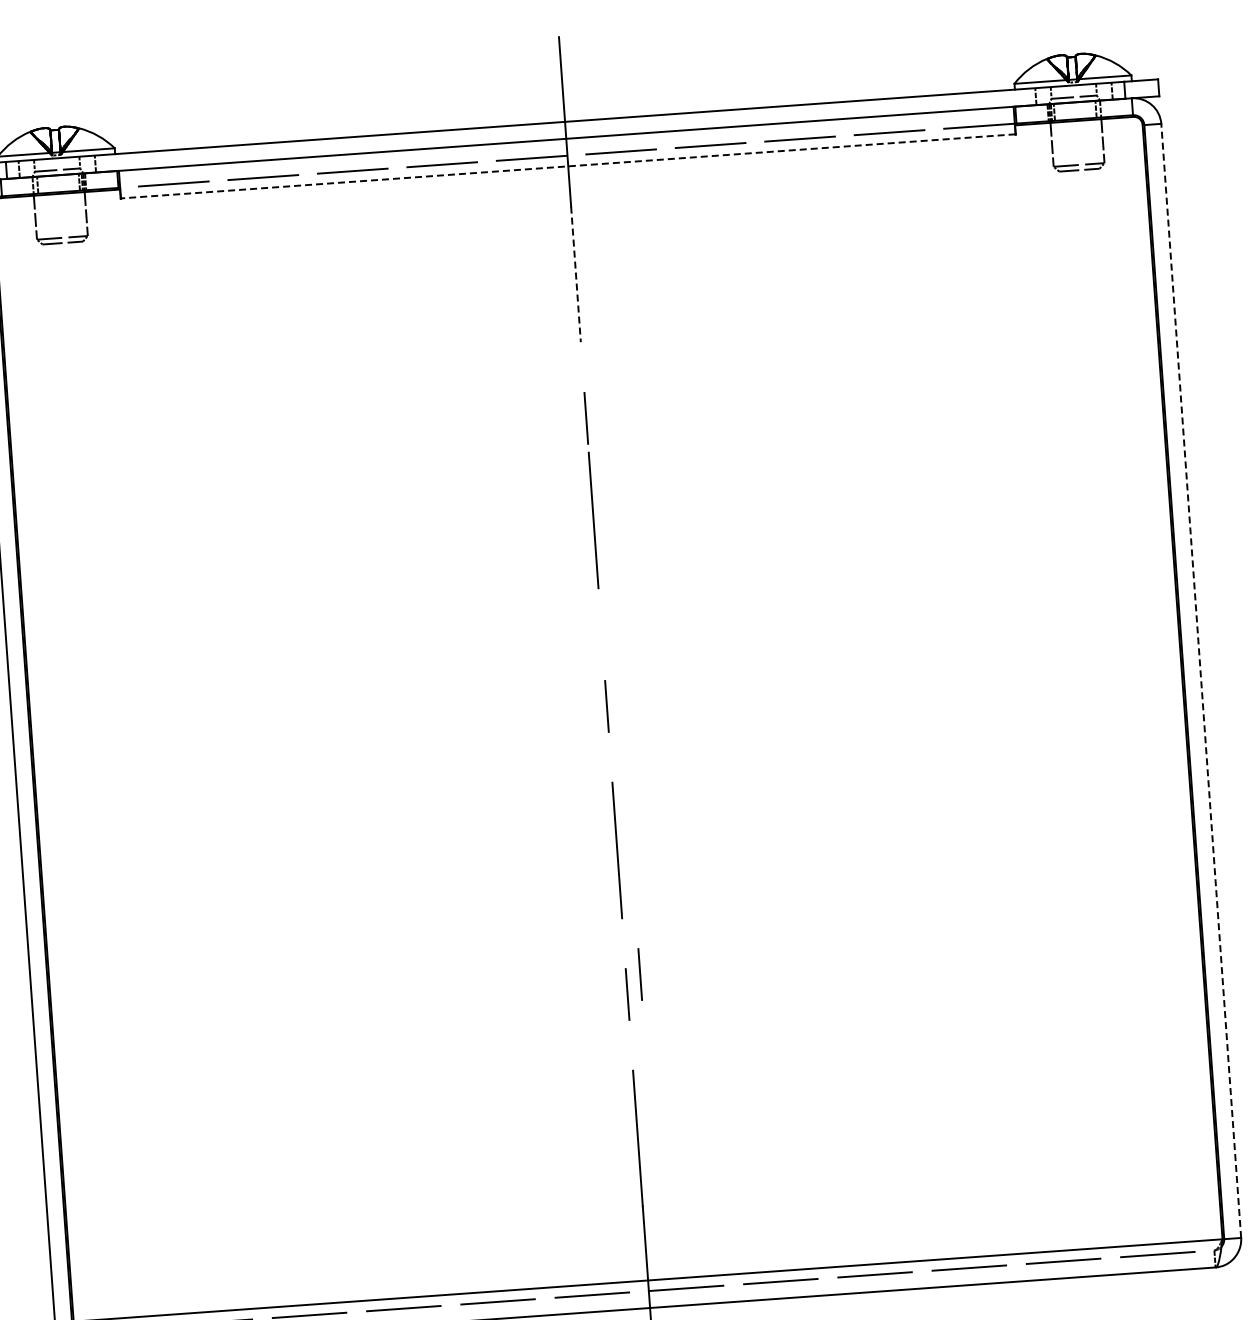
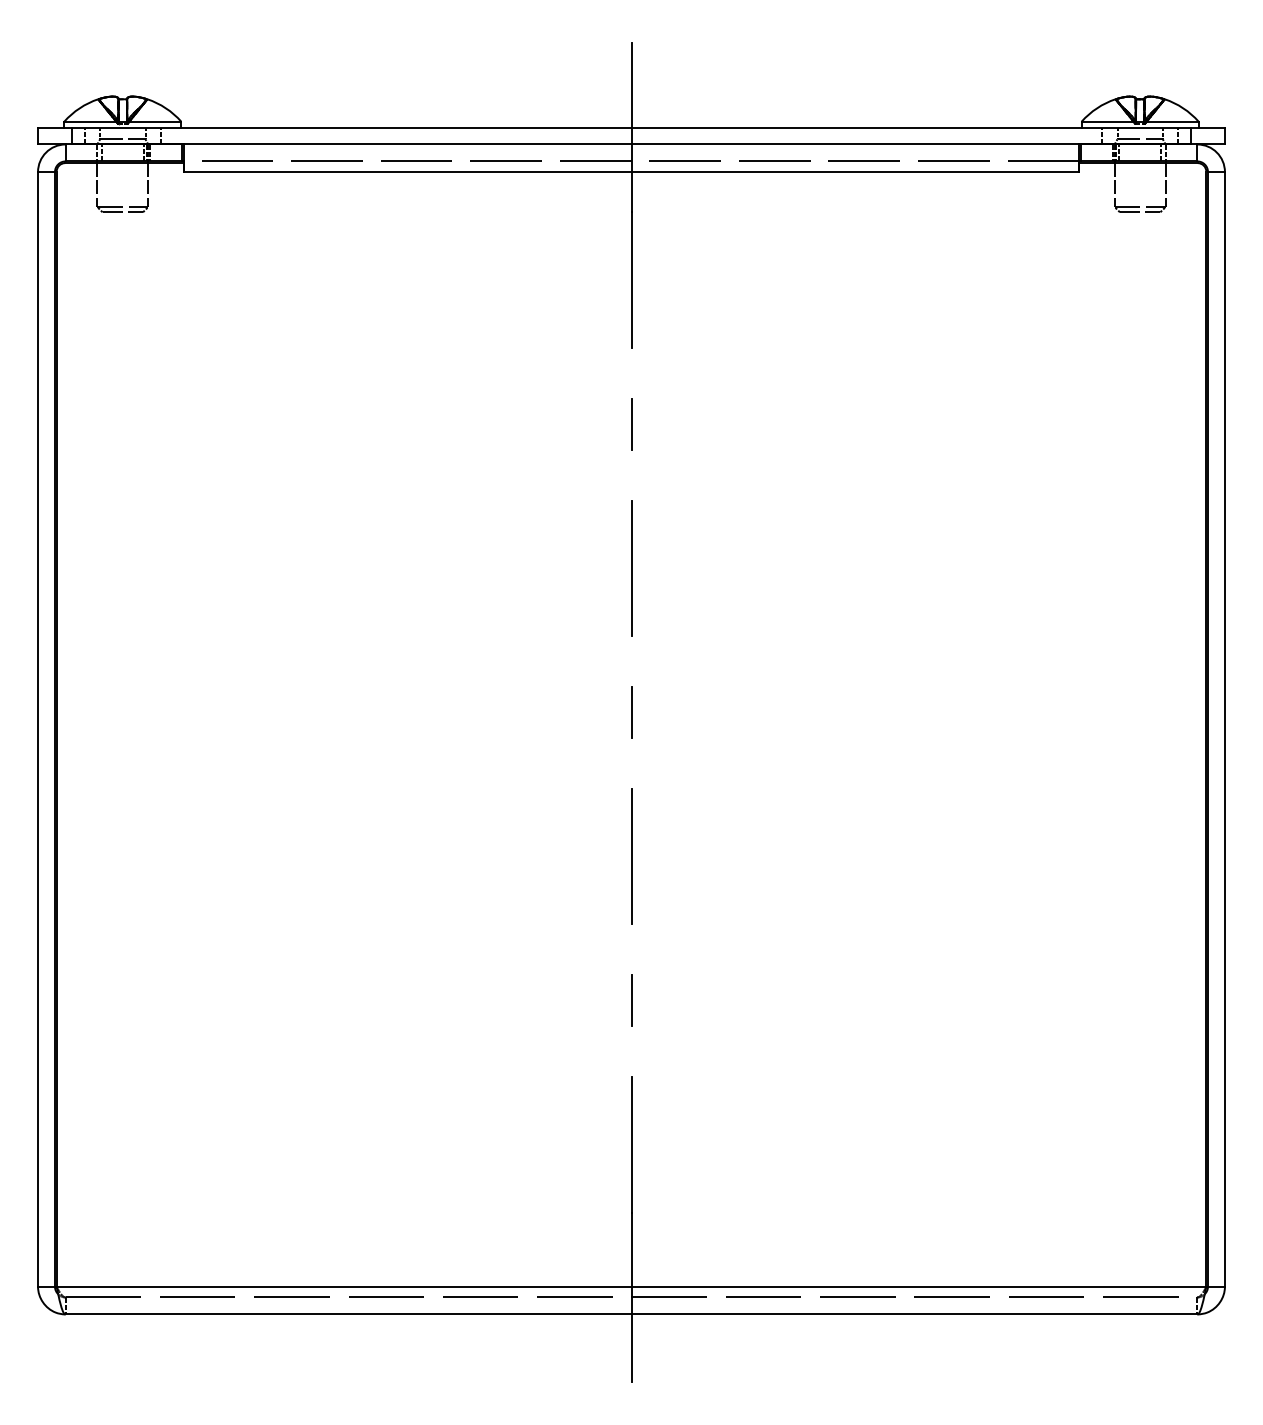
line: (568, 166) -> (631, 172), dashed -> solid
line: (576, 274) -> (631, 280), dashed -> solid
line: (593, 520) -> (631, 568), moved
line: (1200, 679) -> (1224, 728), dashed -> solid
line: (640, 974) -> (645, 981), removed

